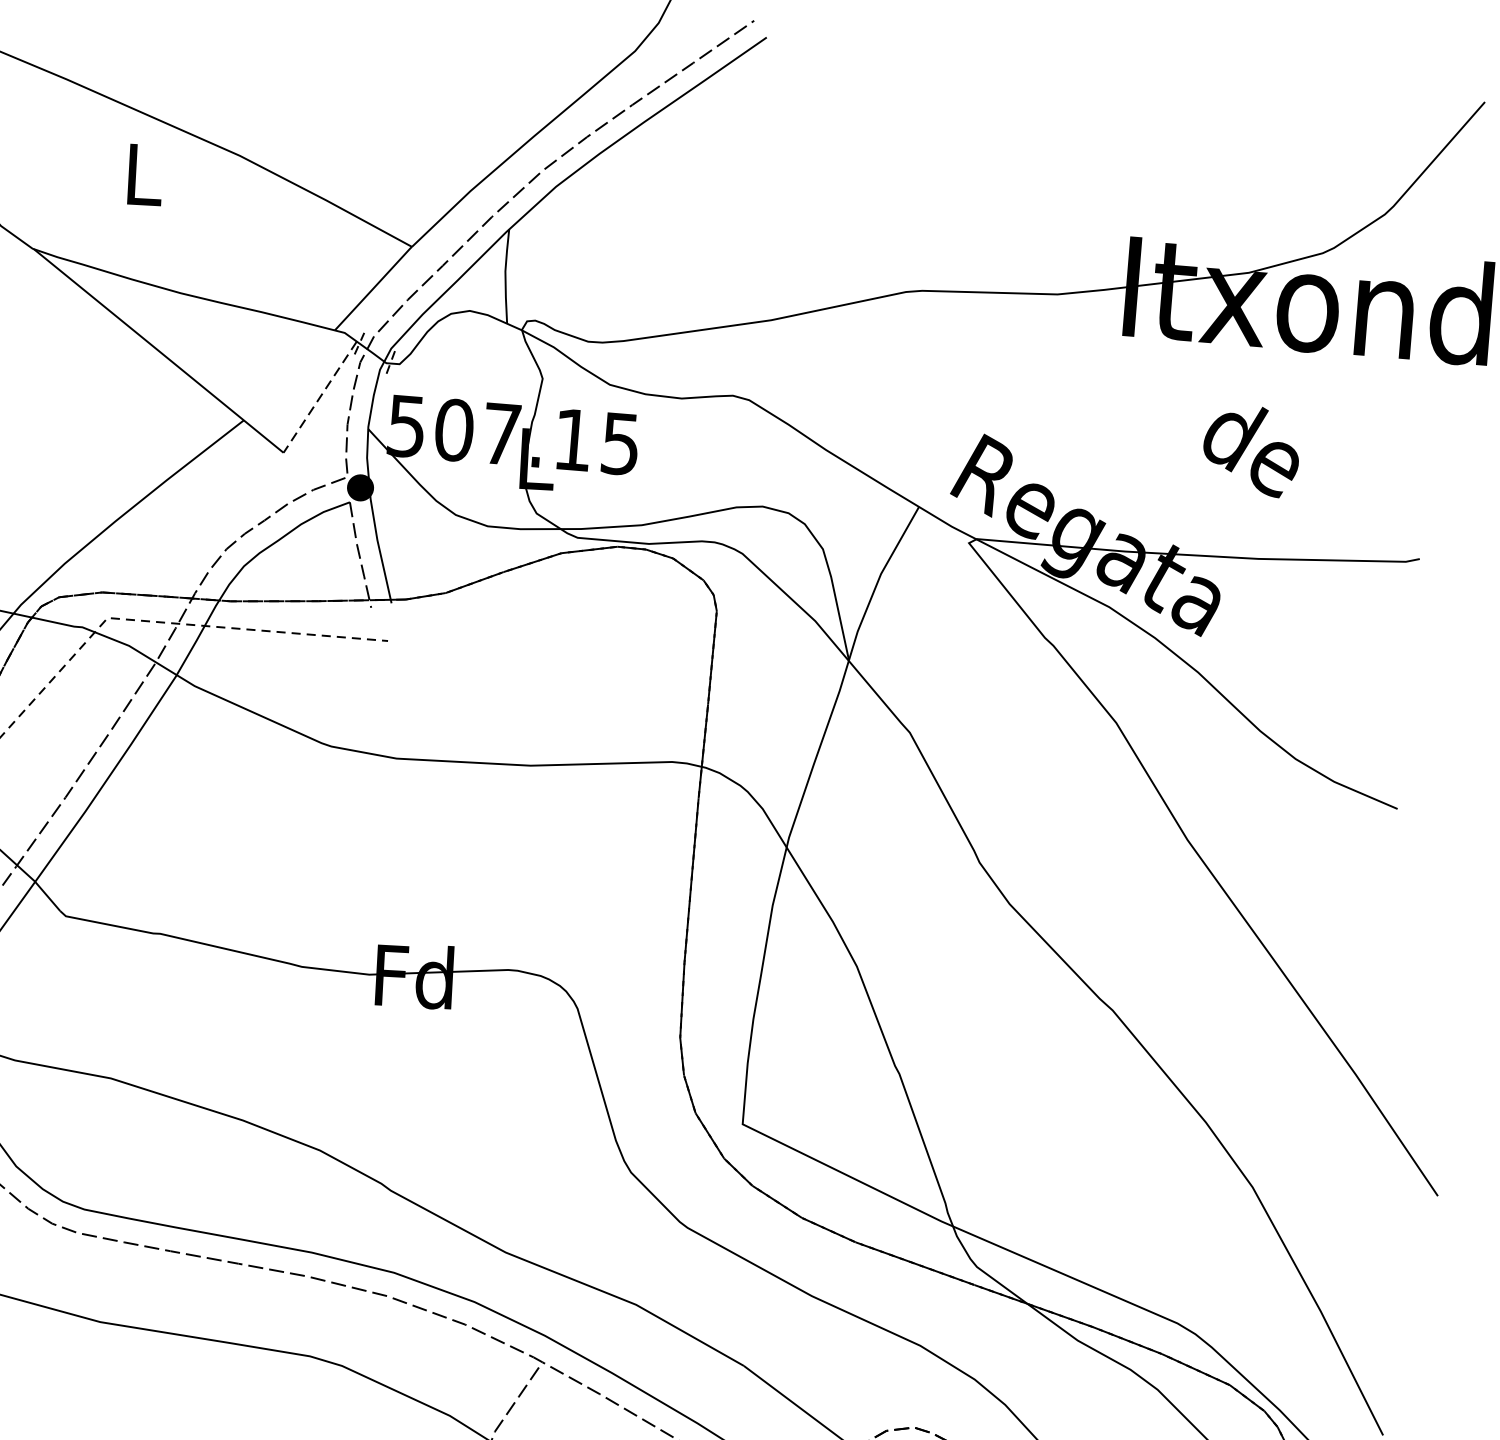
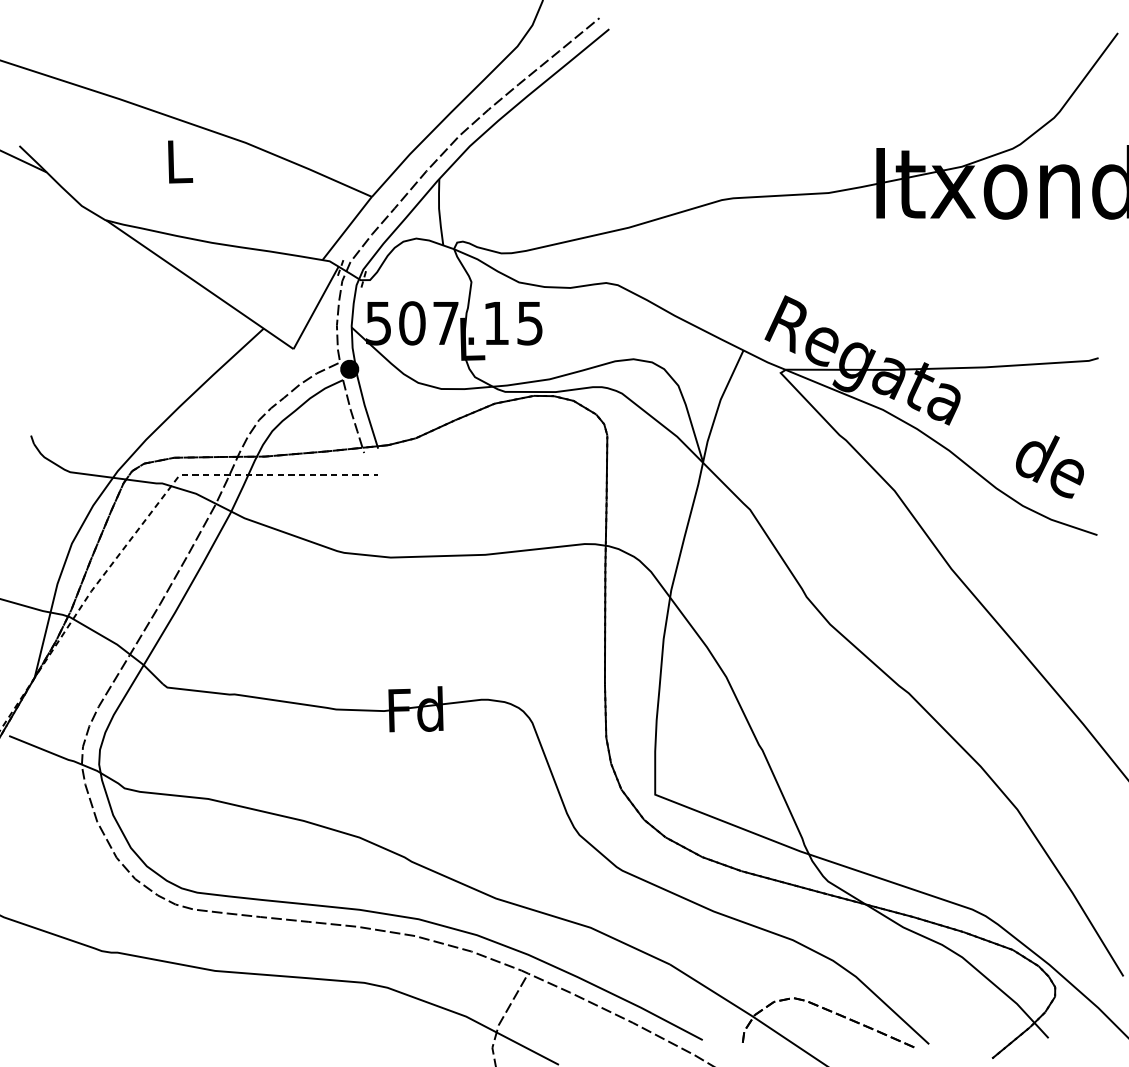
line: (320, 396) -> (316, 307), dashed -> solid
text: (1250, 450) -> (1049, 466), moved

